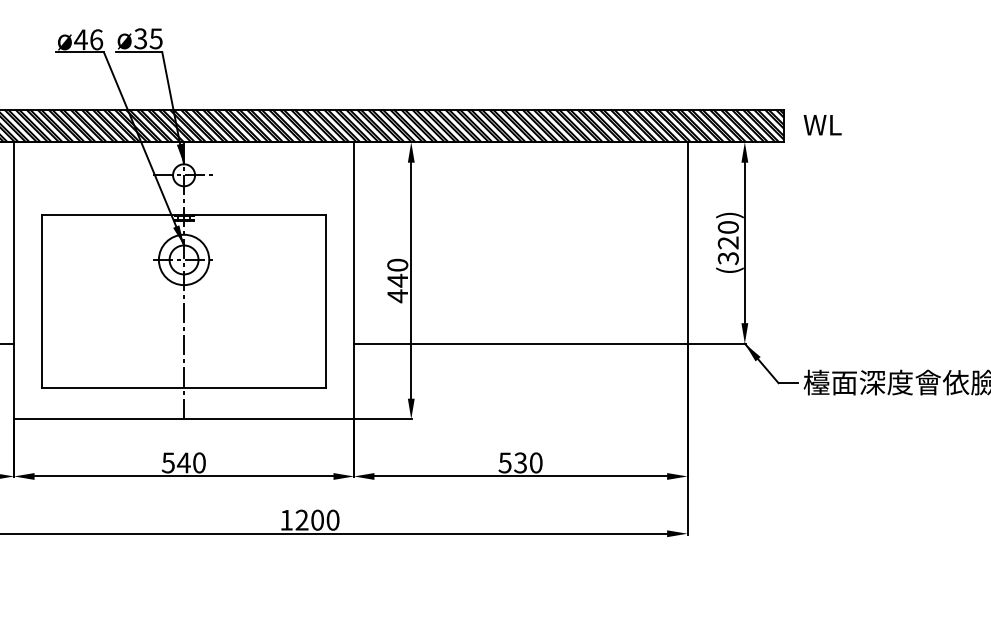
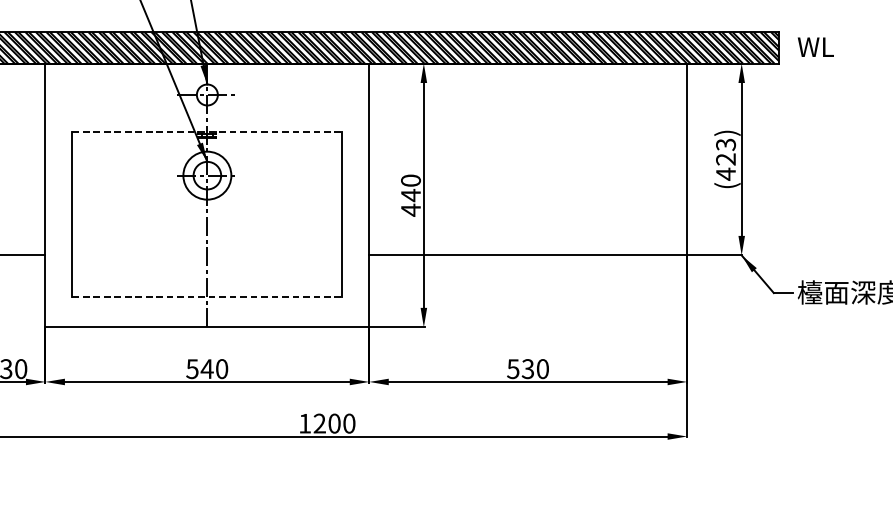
line: (184, 214) -> (207, 132), solid -> dashed
text: (727, 243) -> (725, 159), (320) -> (423)
line: (184, 387) -> (207, 297), solid -> dashed

